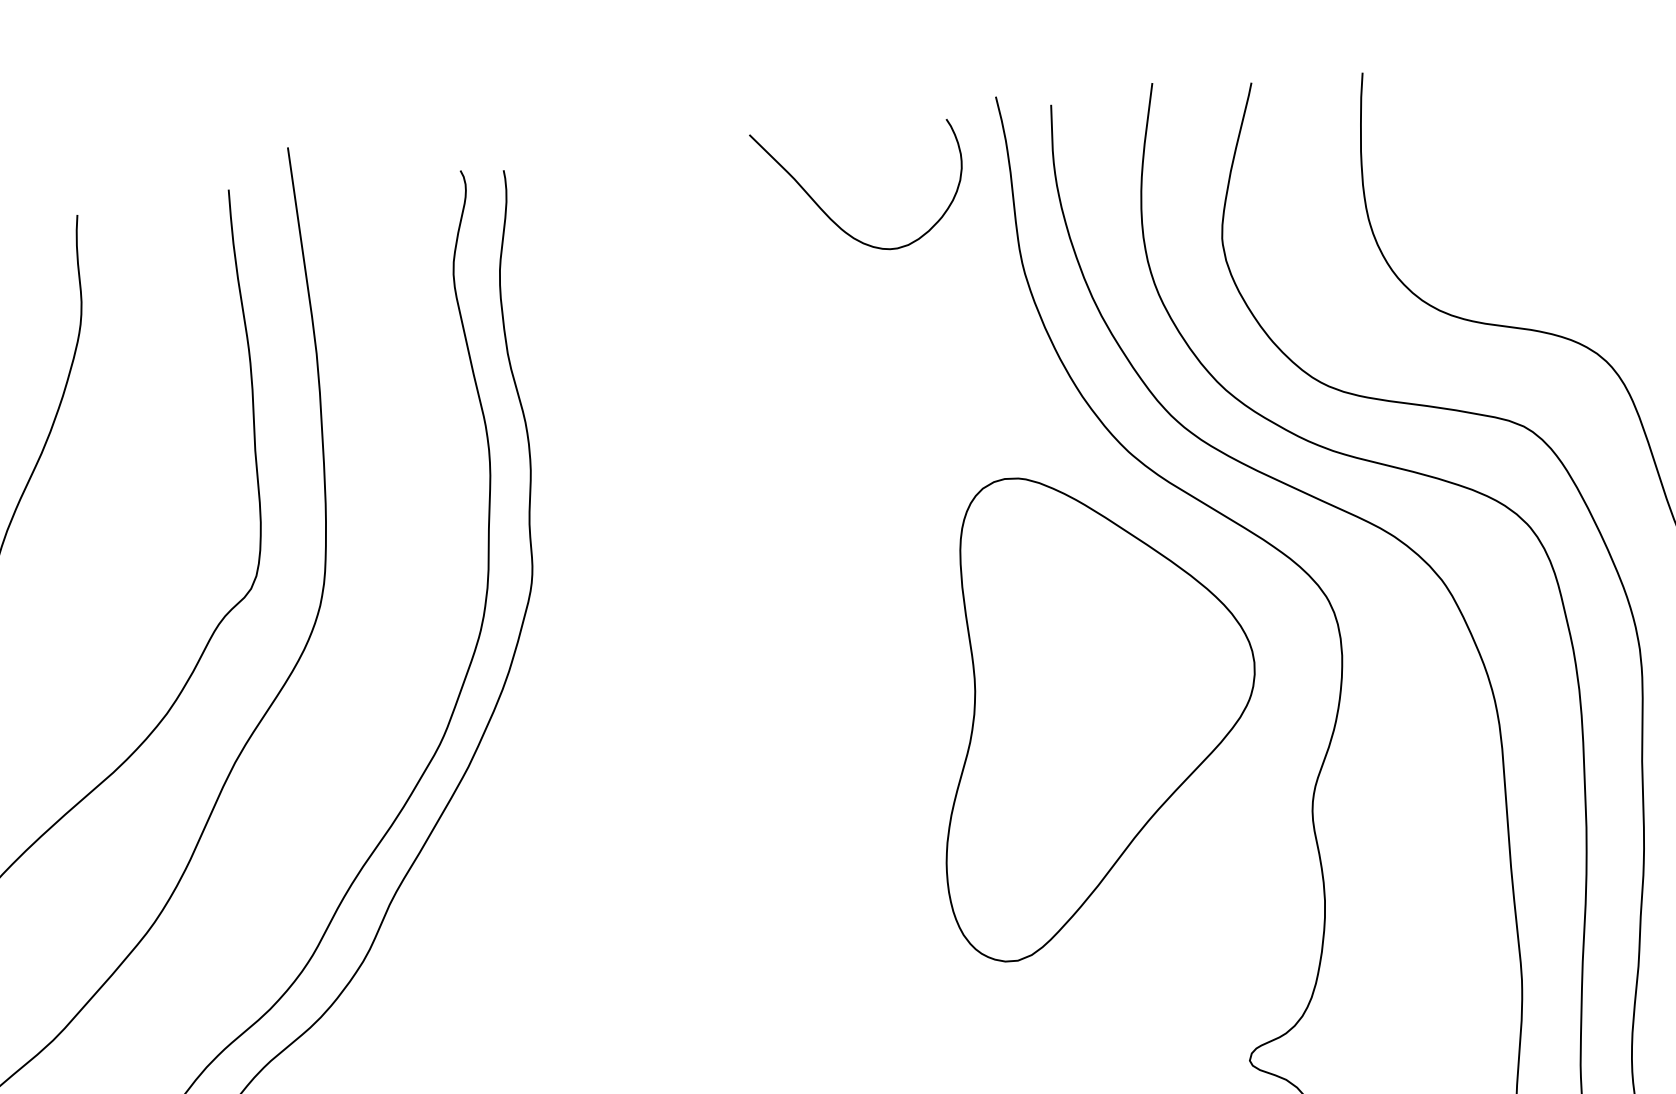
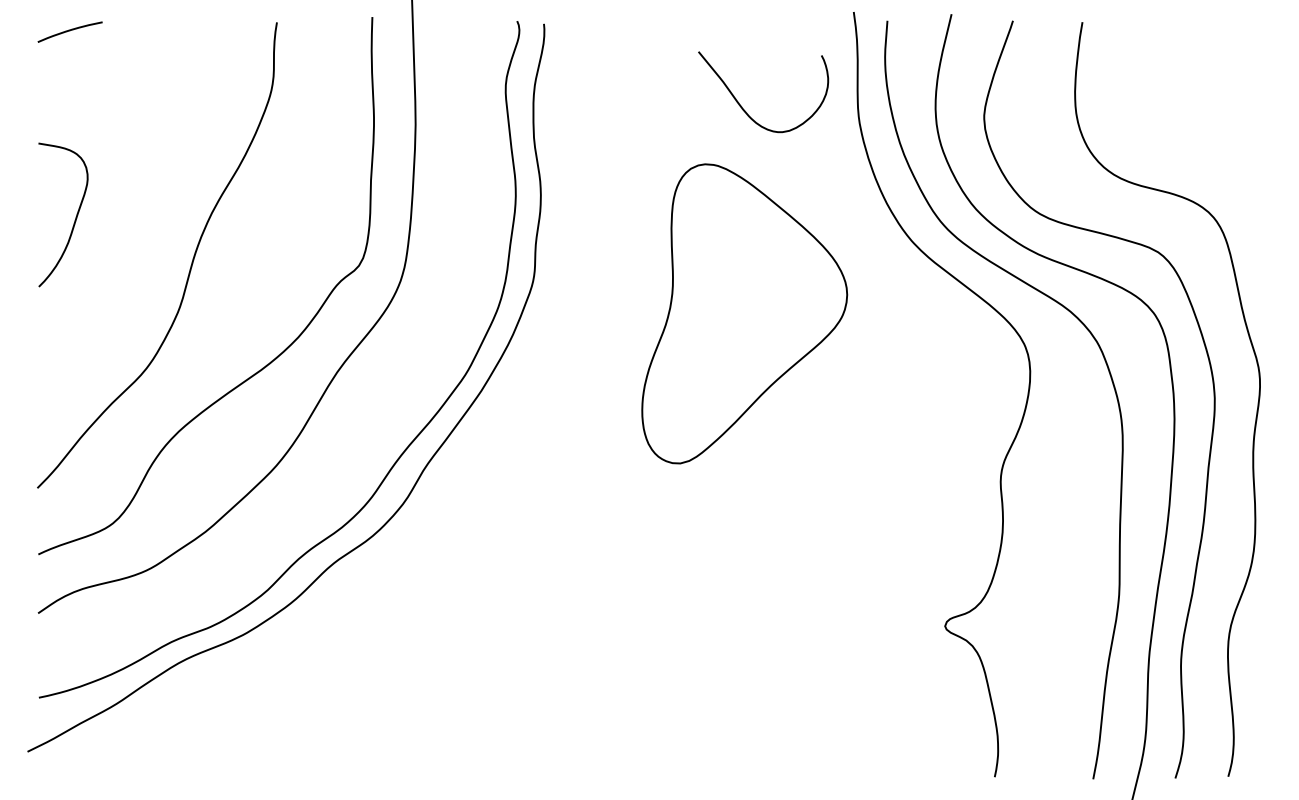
curve: (829, 214) -> (742, 106), moved
part: (1093, 710) -> (744, 313), moved

